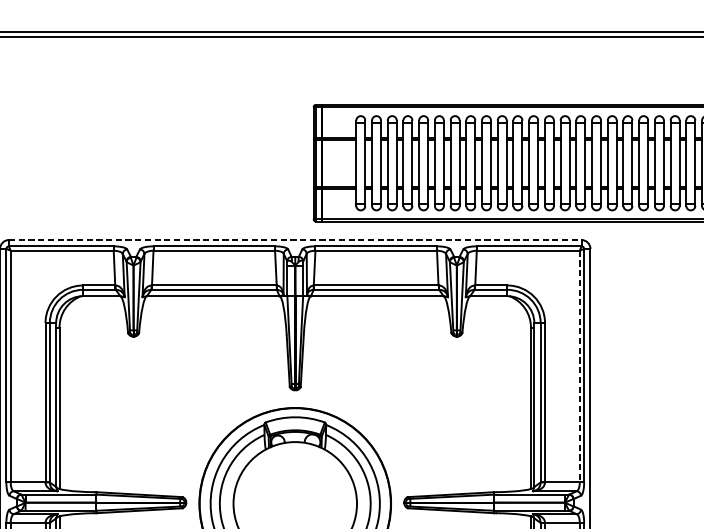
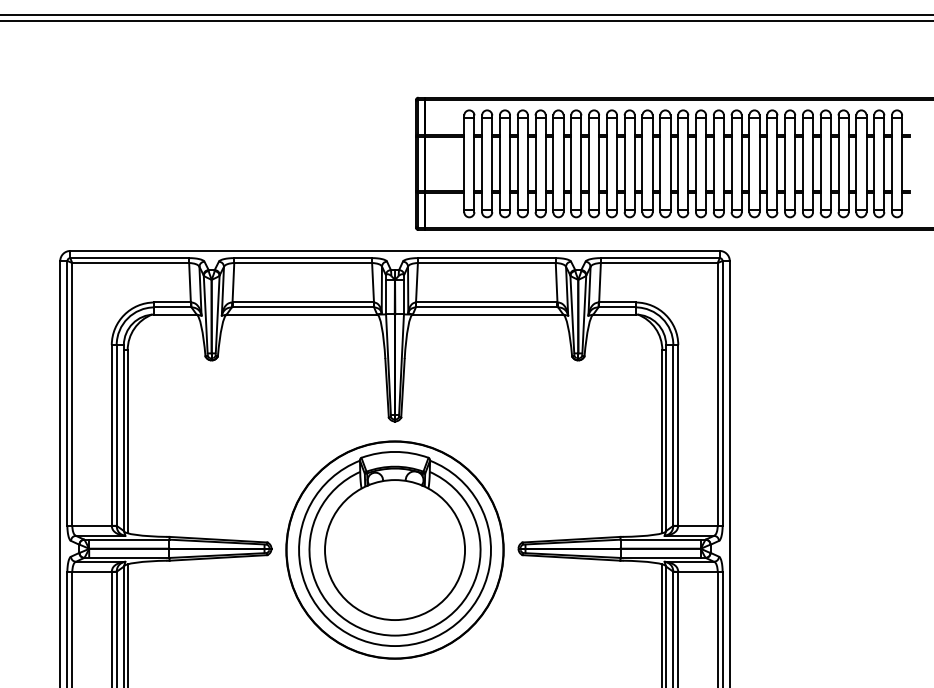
line: (295, 239) -> (395, 250), dashed -> solid
line: (579, 366) -> (717, 394), dashed -> solid

